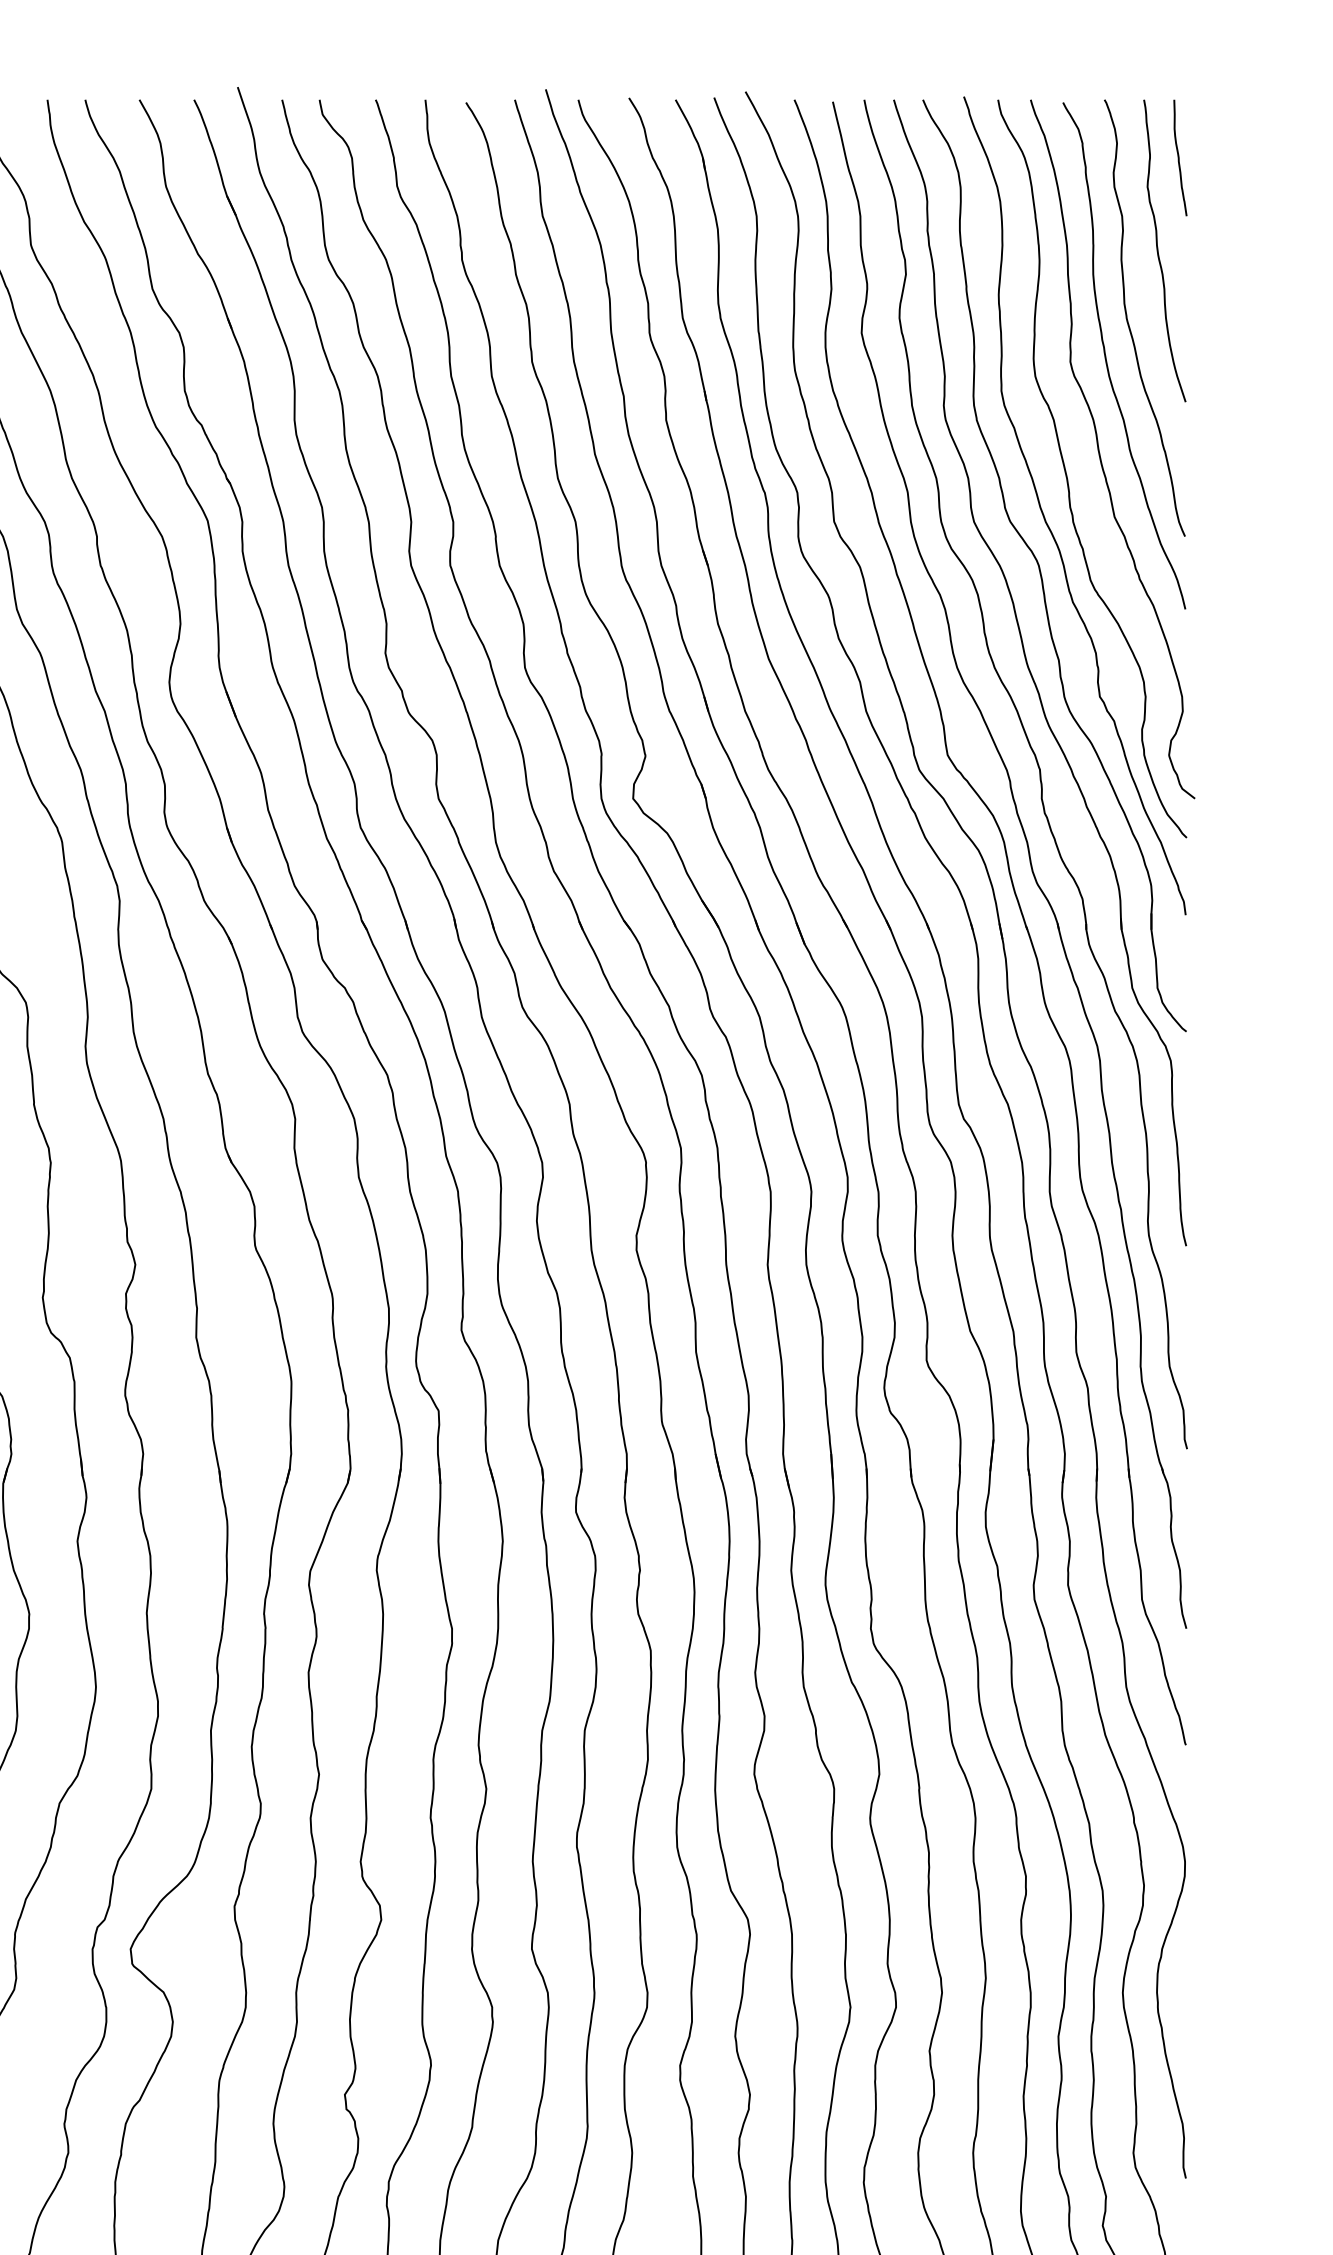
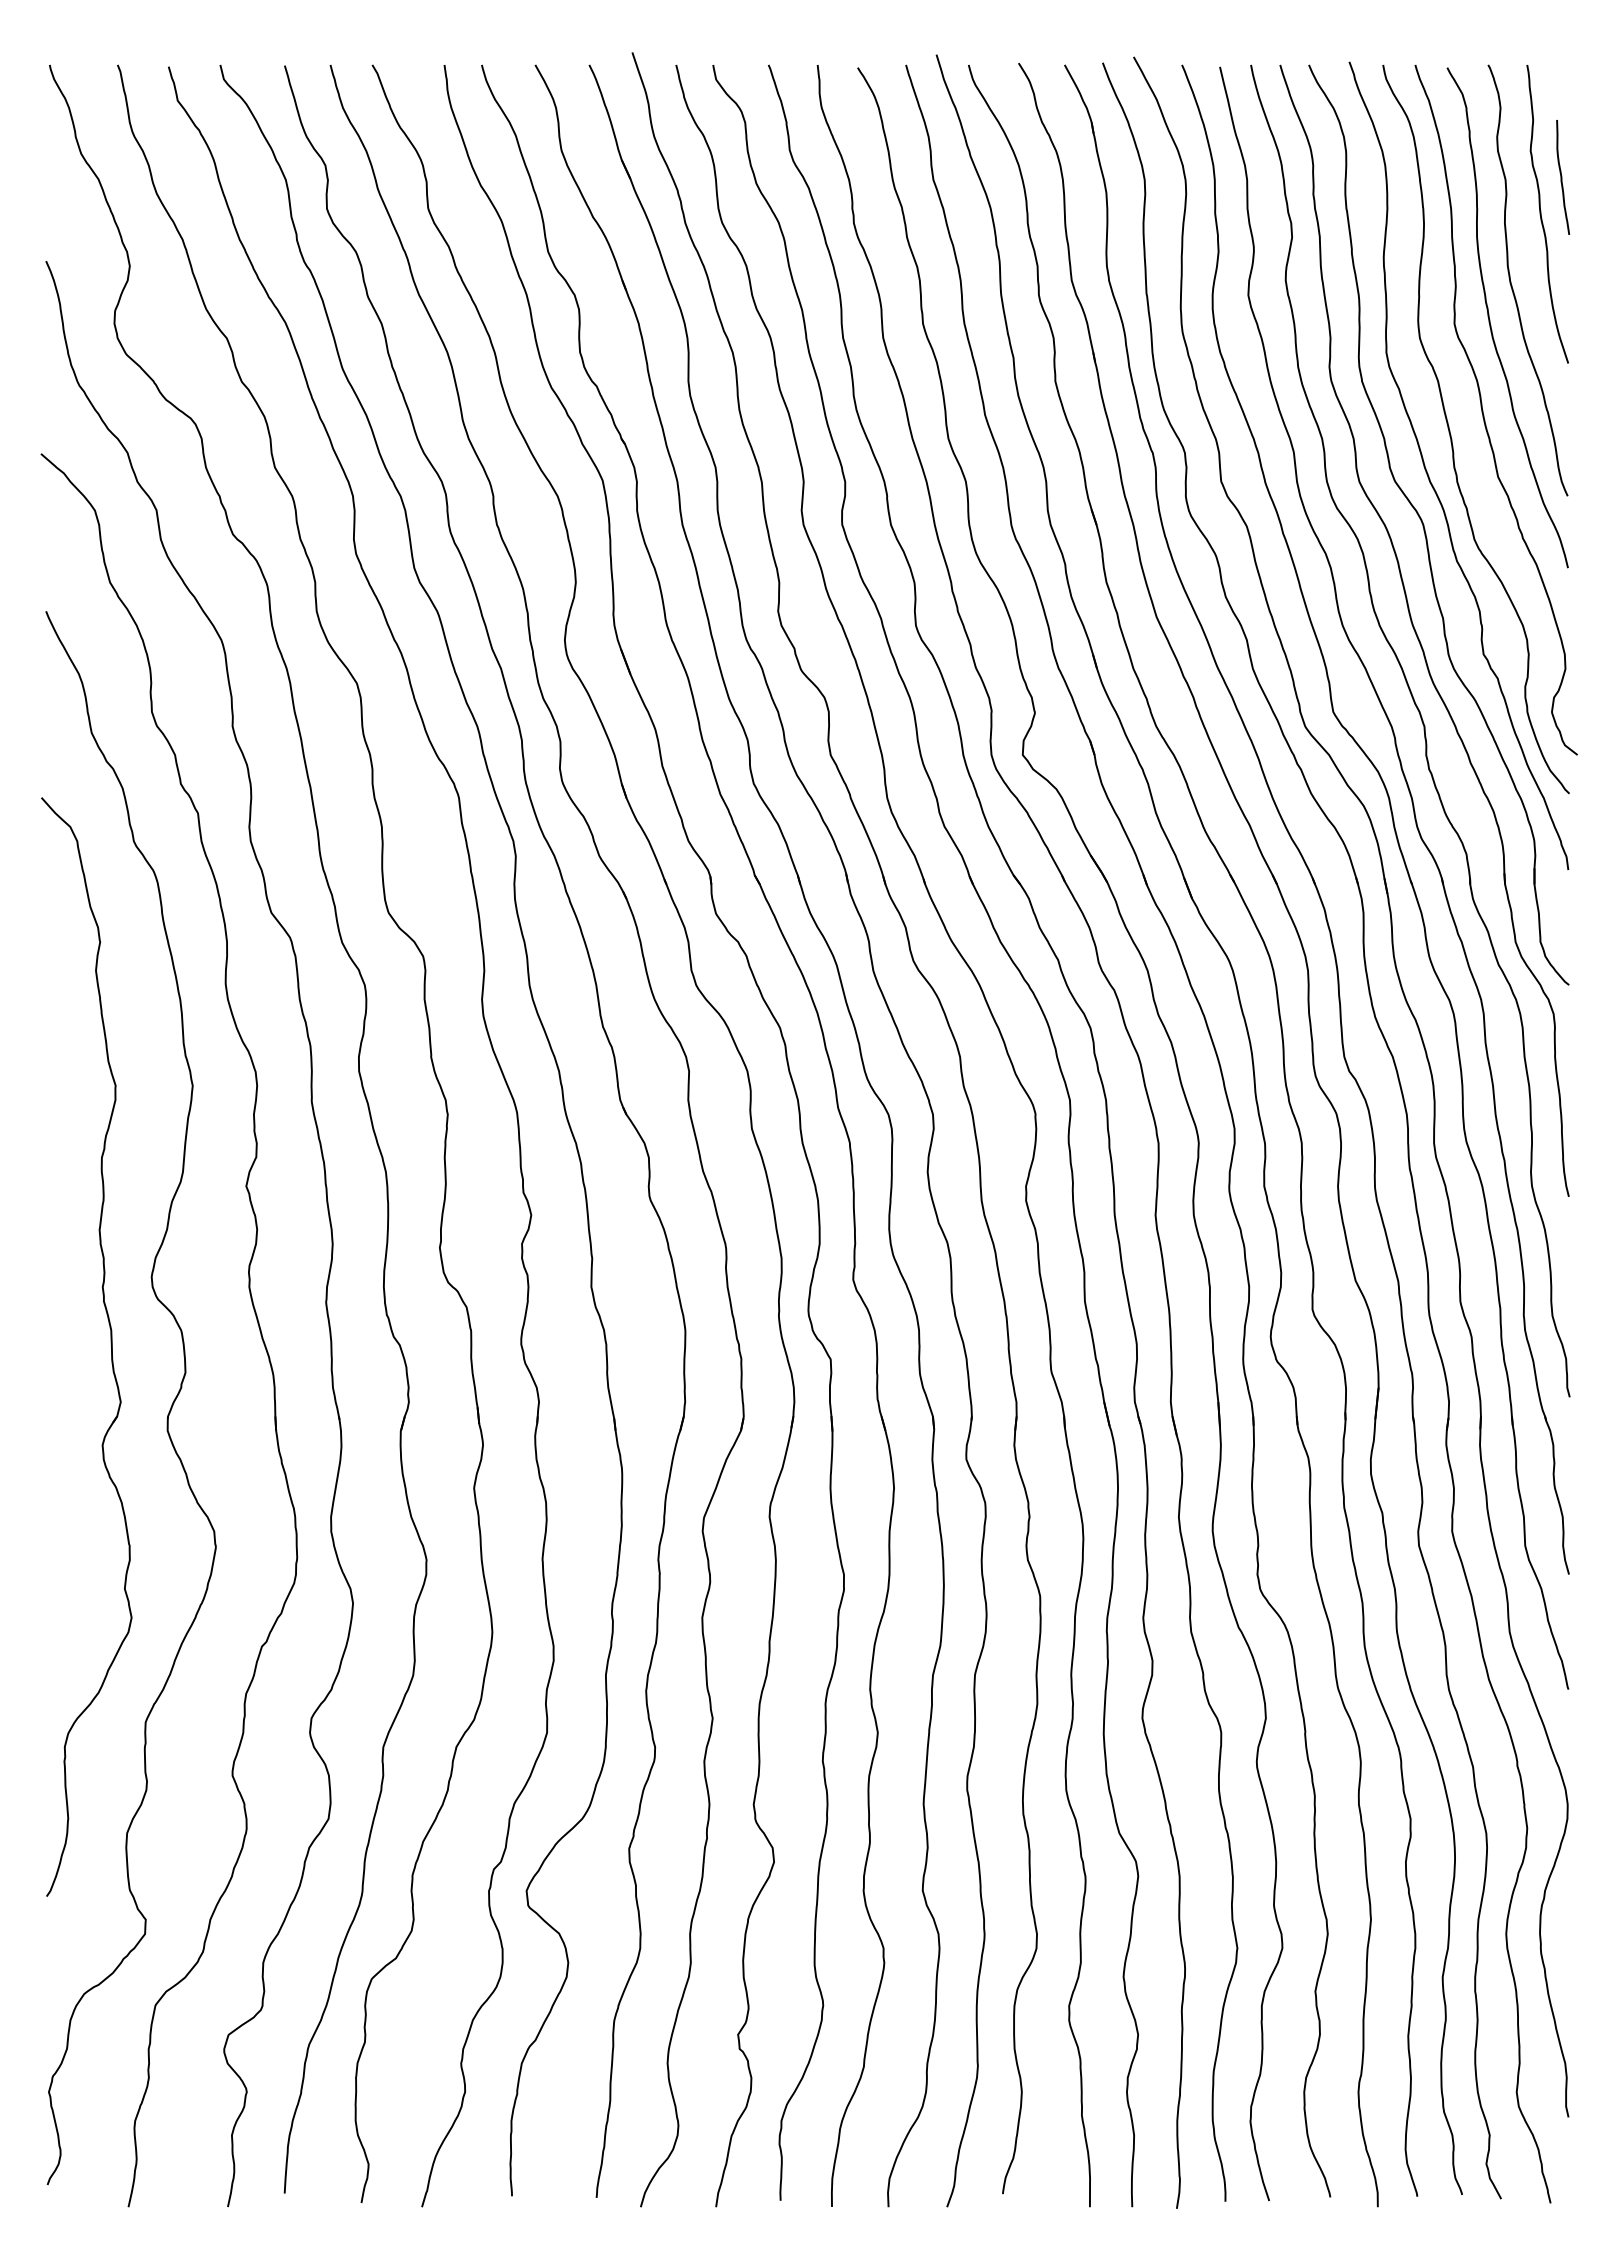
curve: (1179, 158) -> (1562, 177), moved

